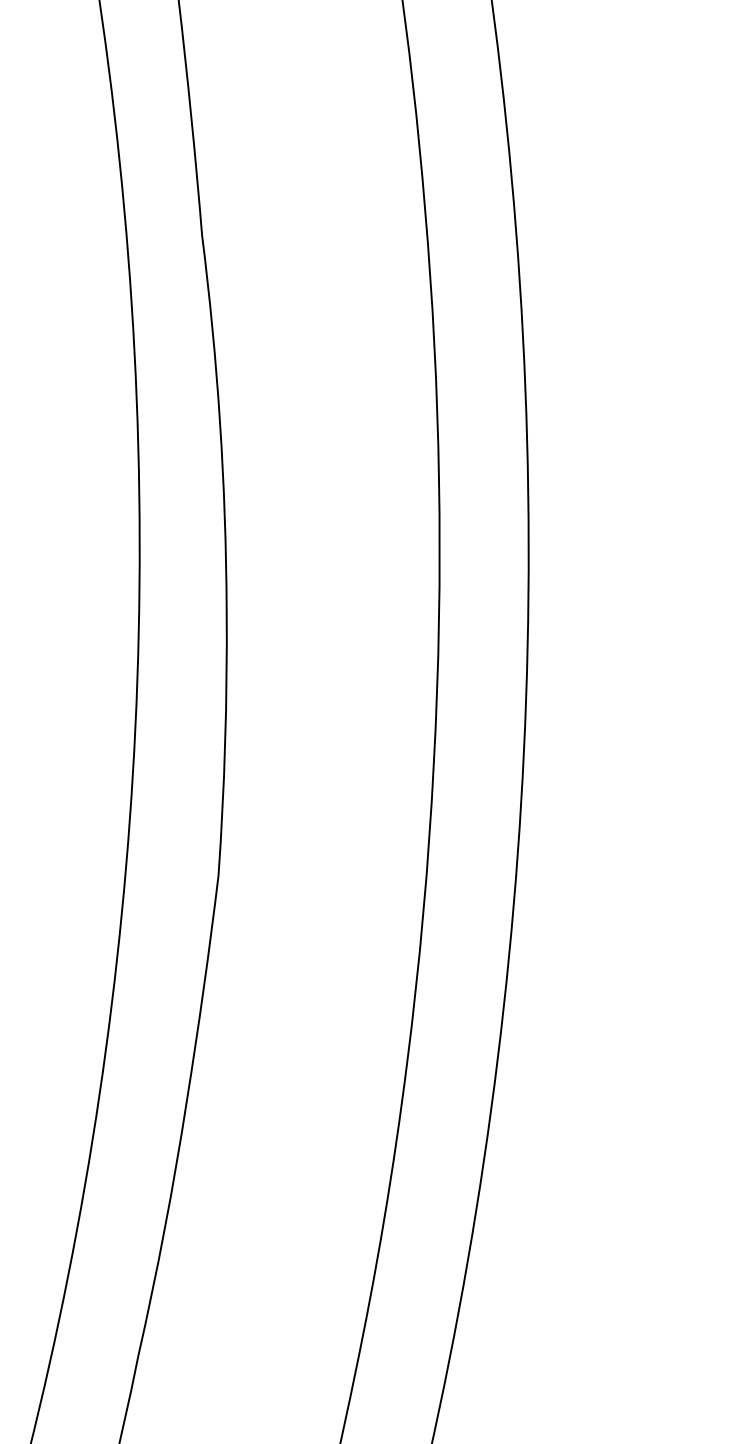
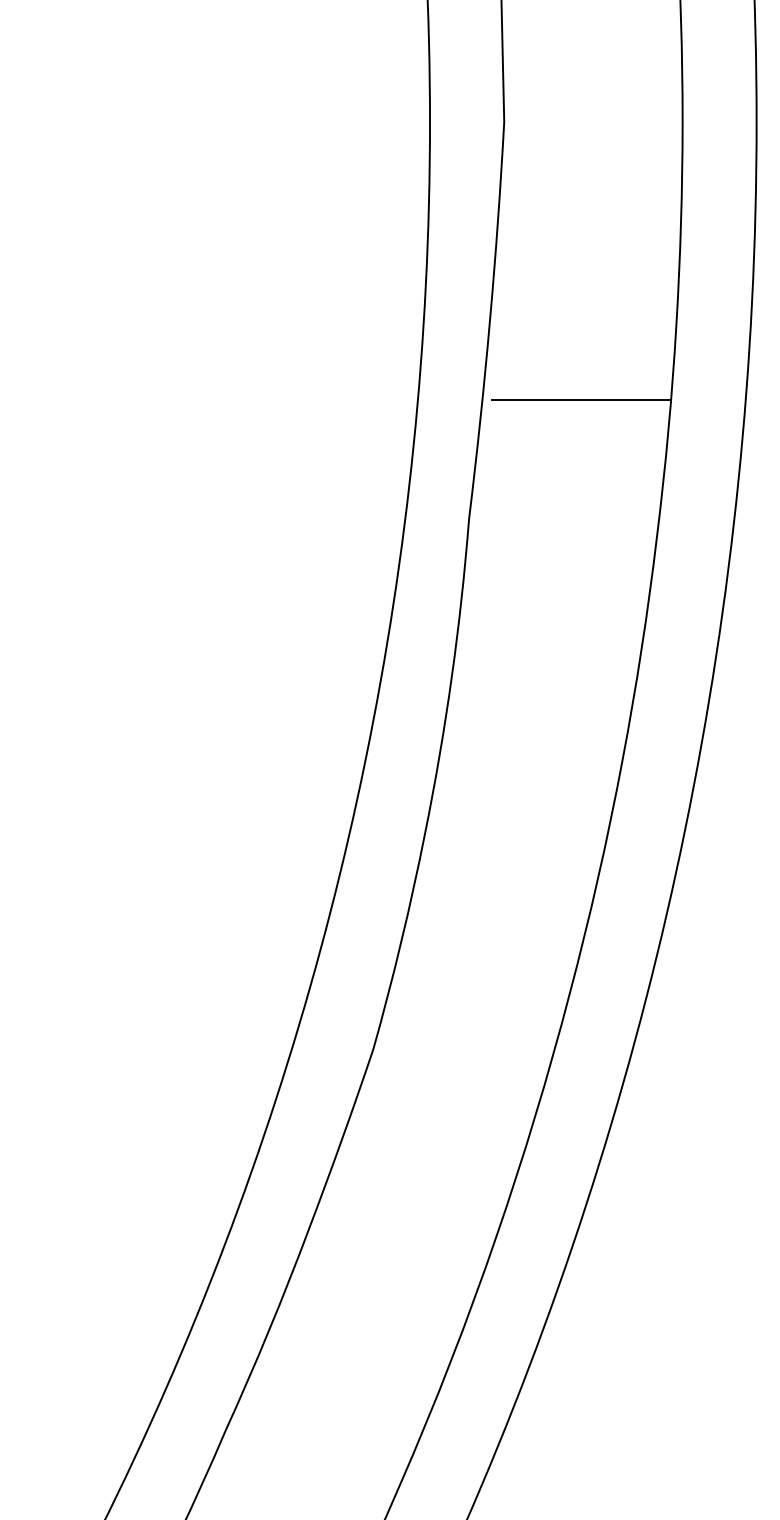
line: (304, 70) -> (581, 400), added

